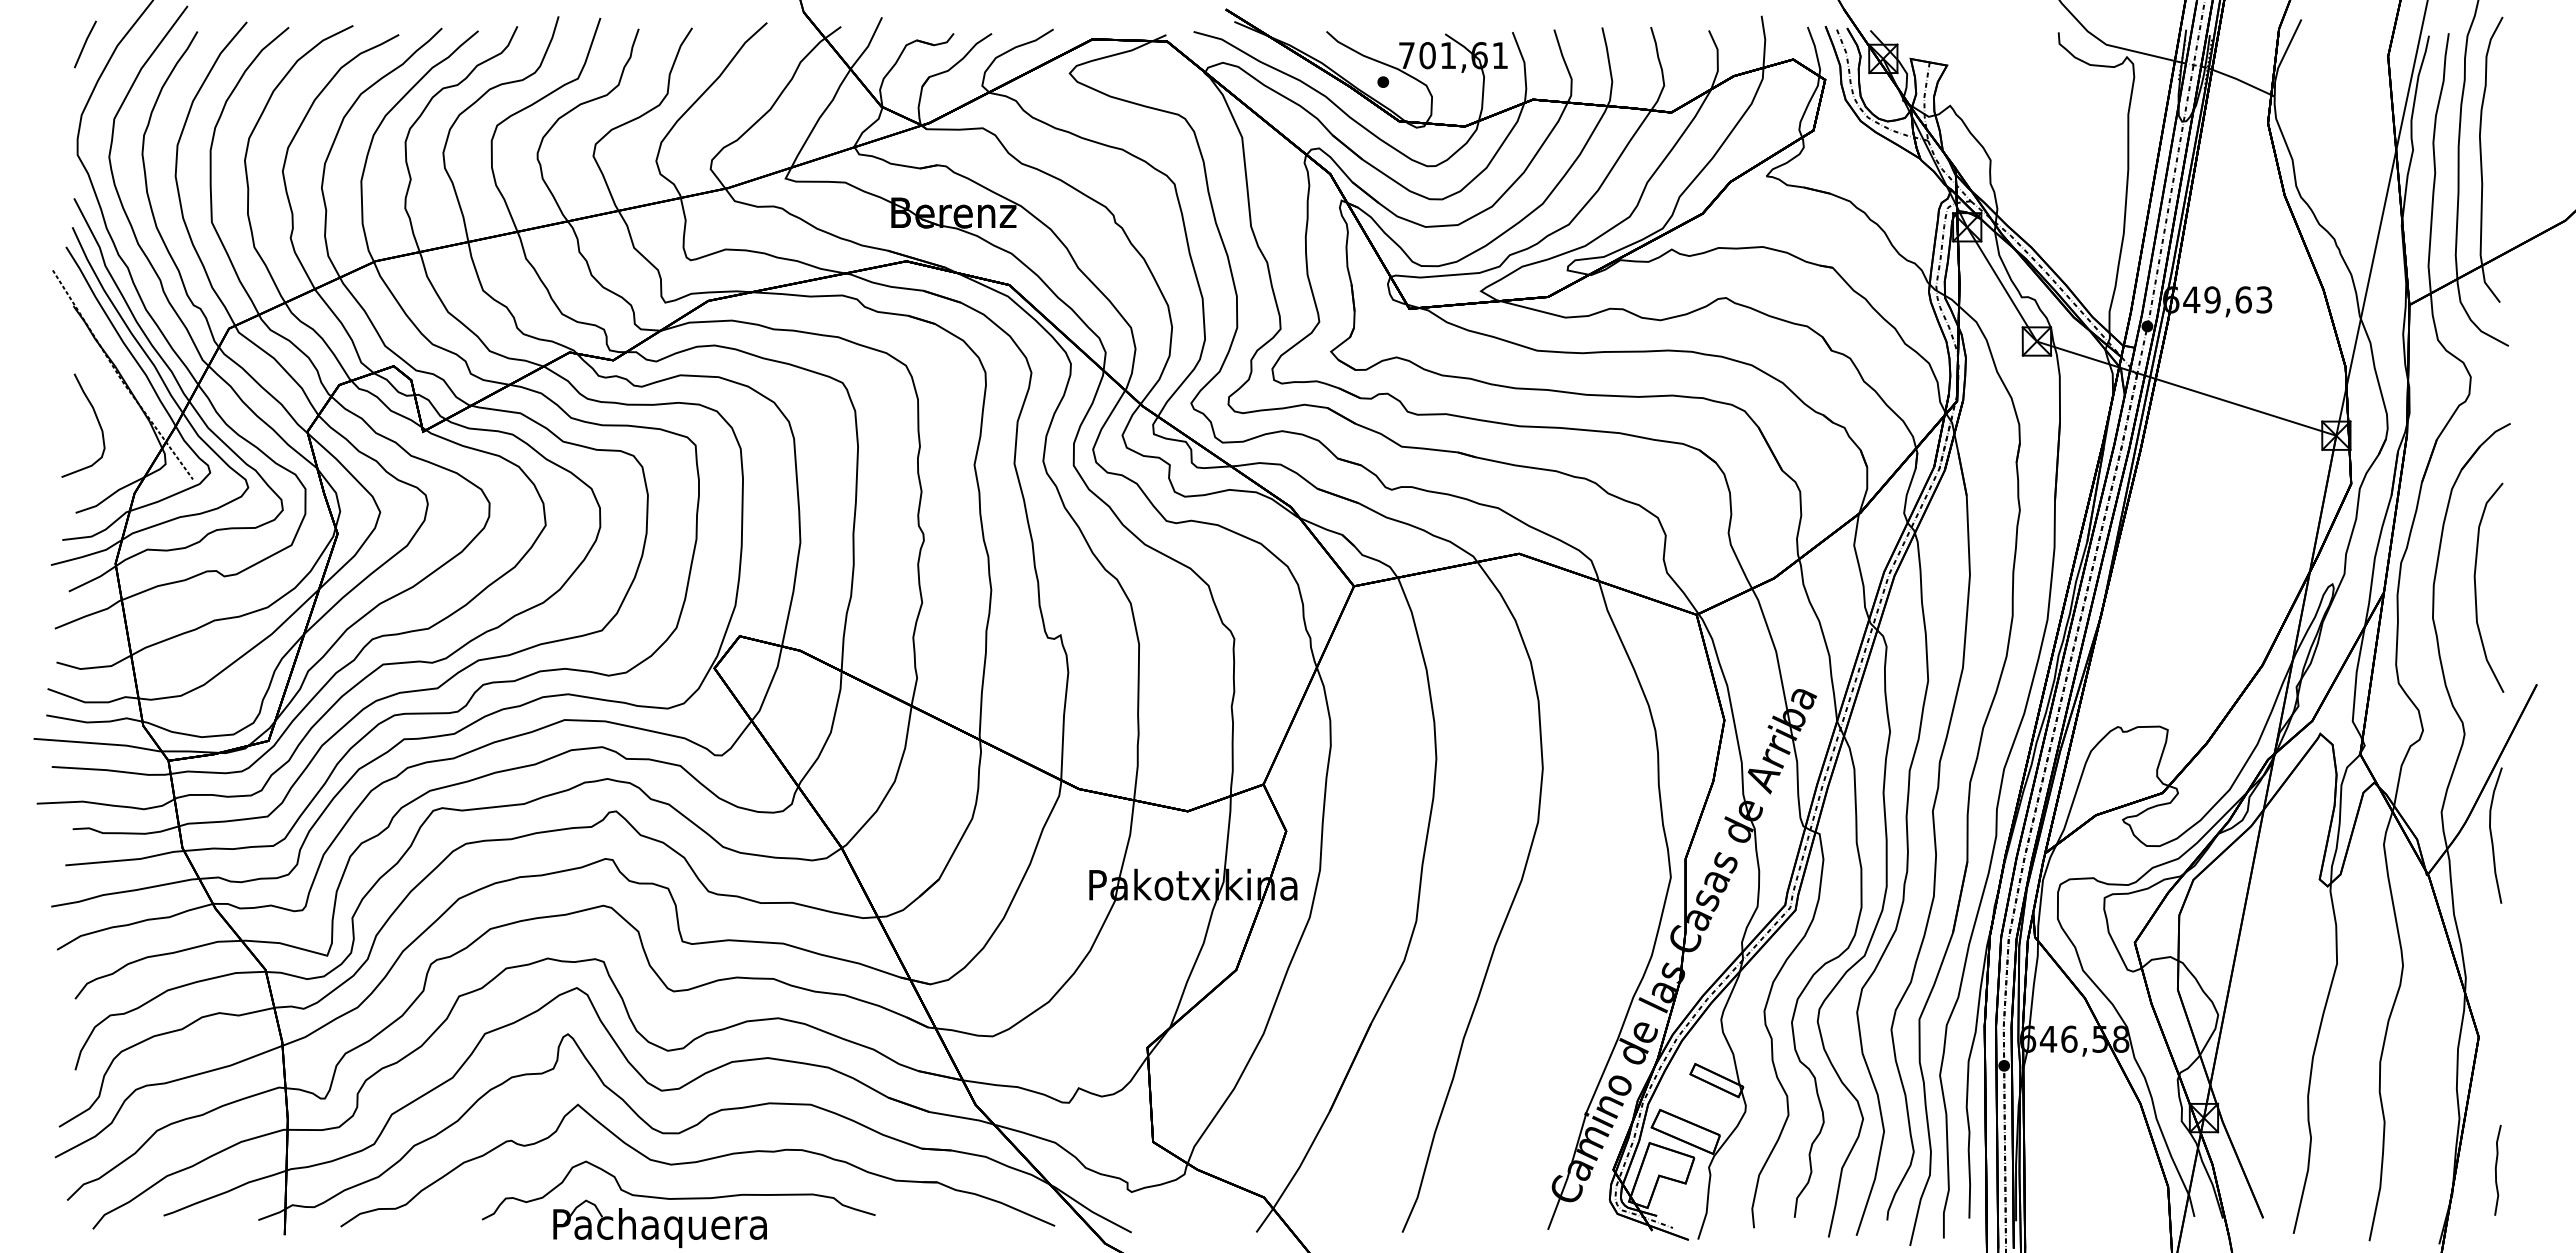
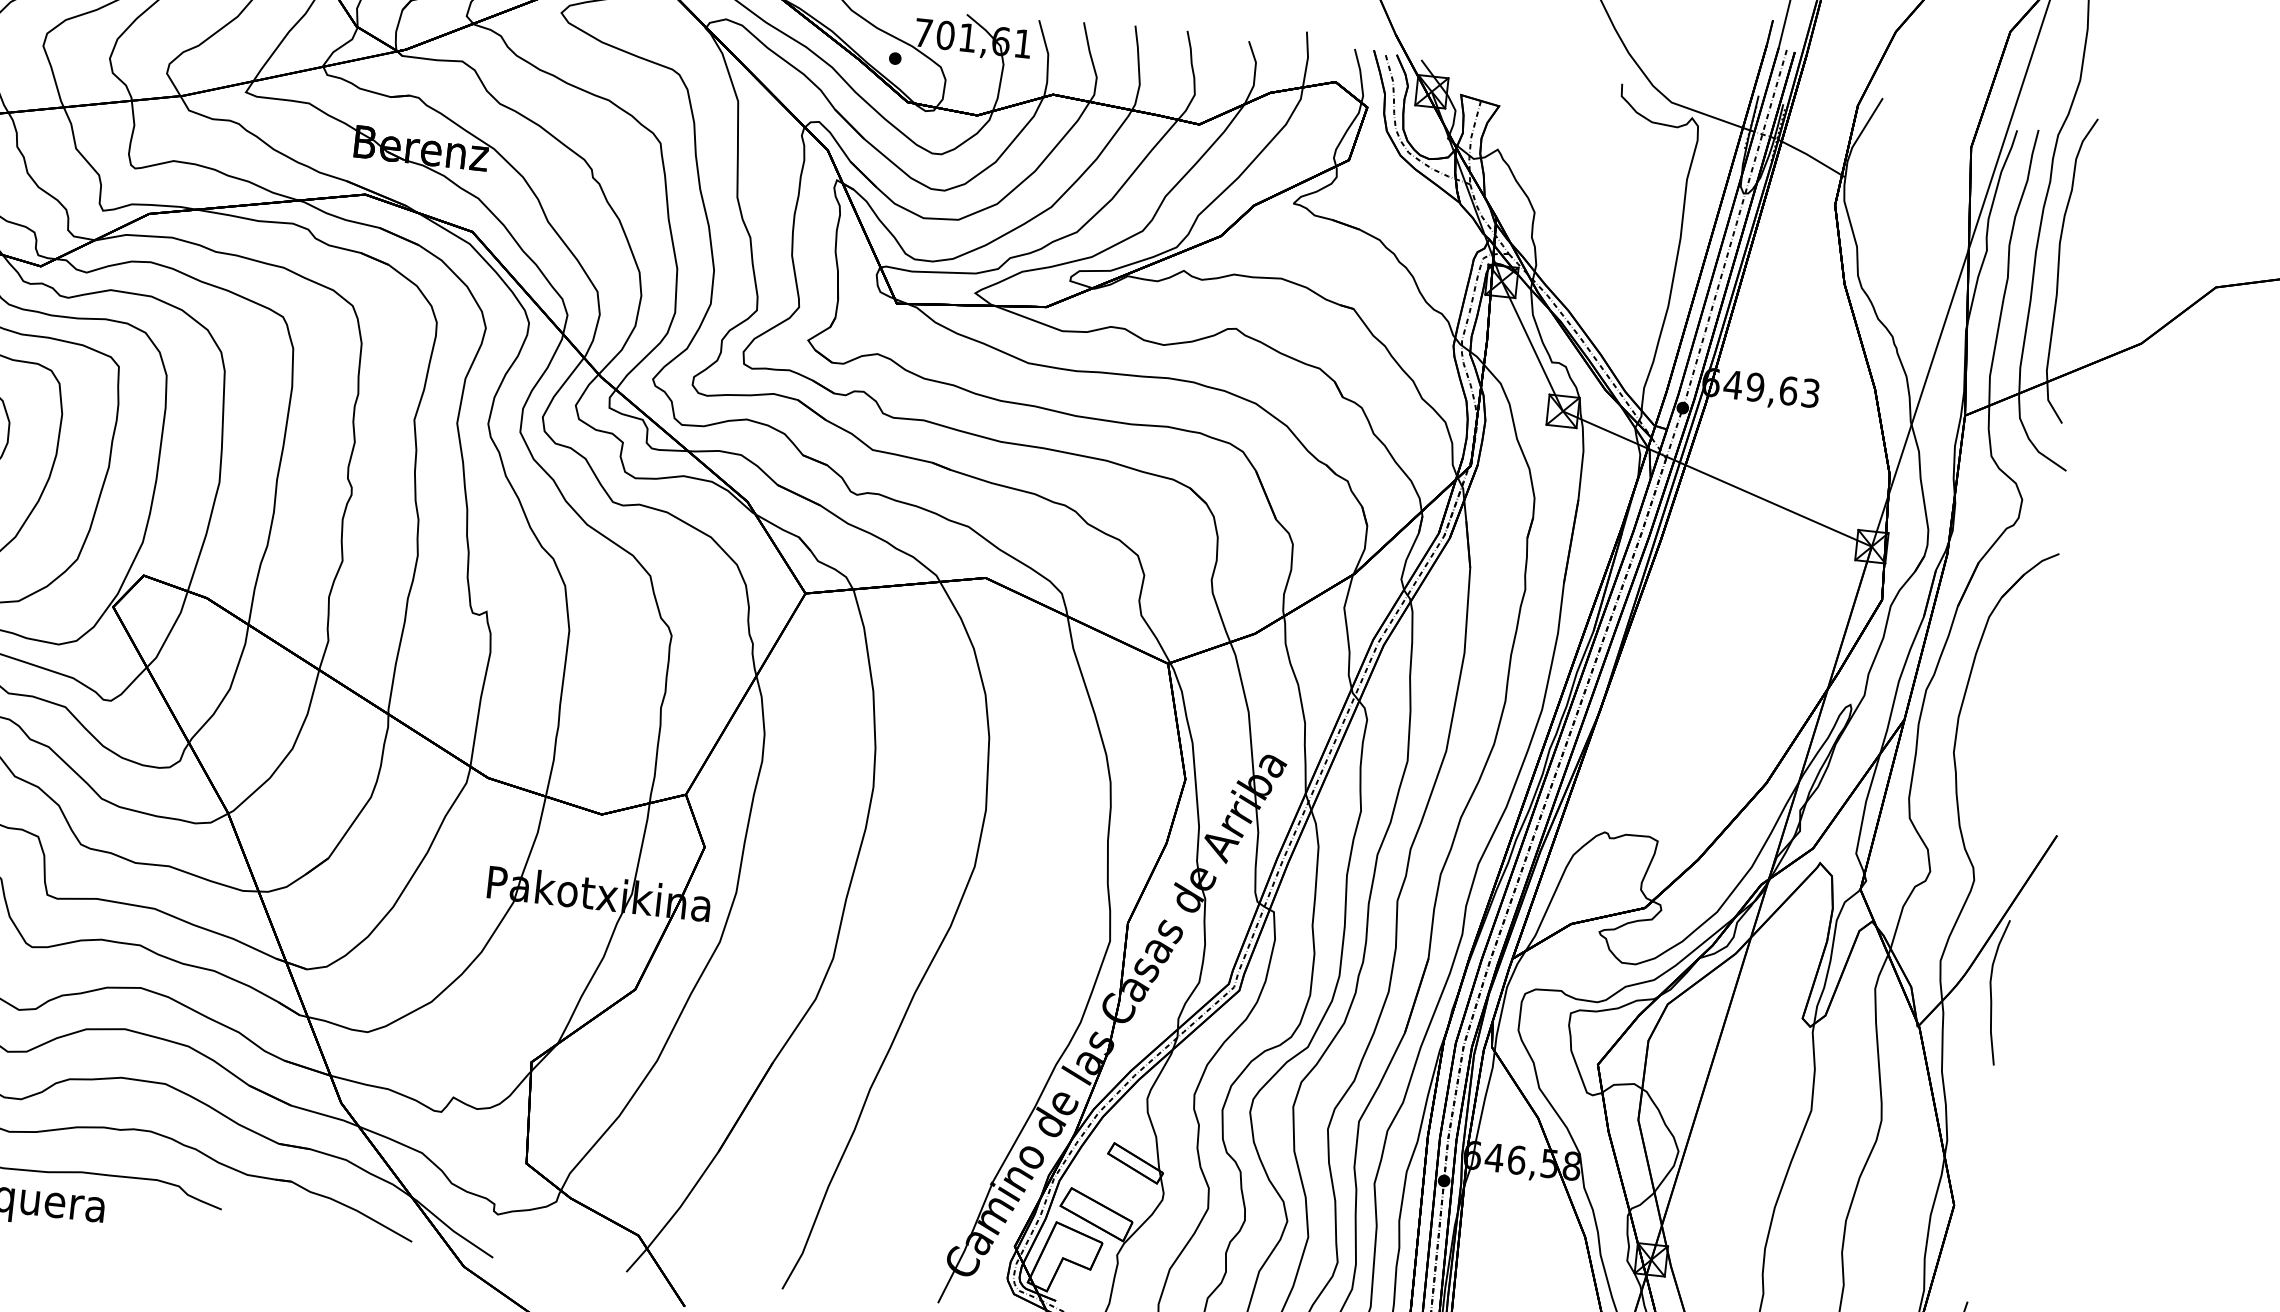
curve: (2476, 587) -> (2003, 725), removed

